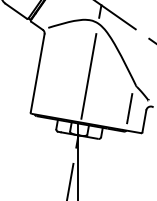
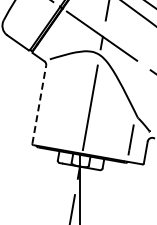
line: (37, 73) -> (39, 104), solid -> dashed

